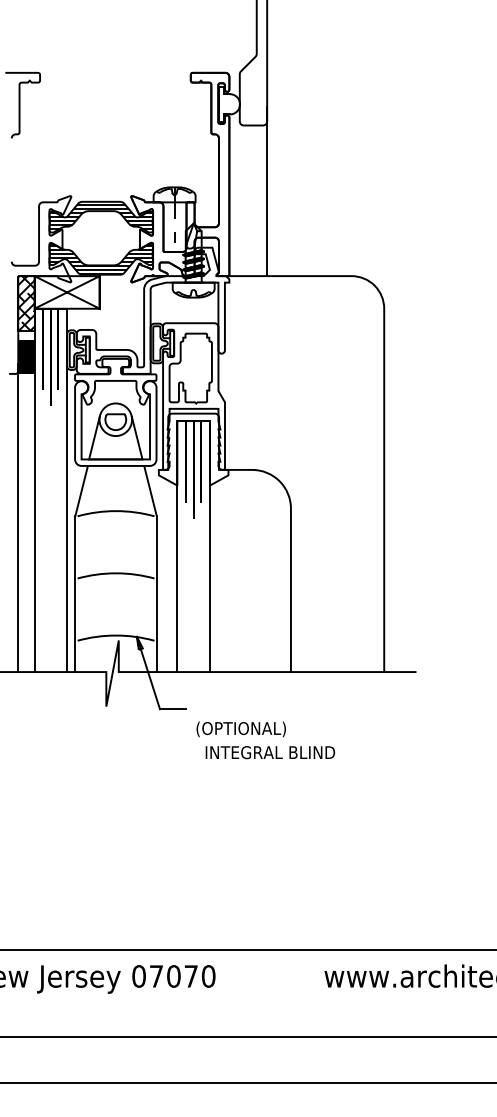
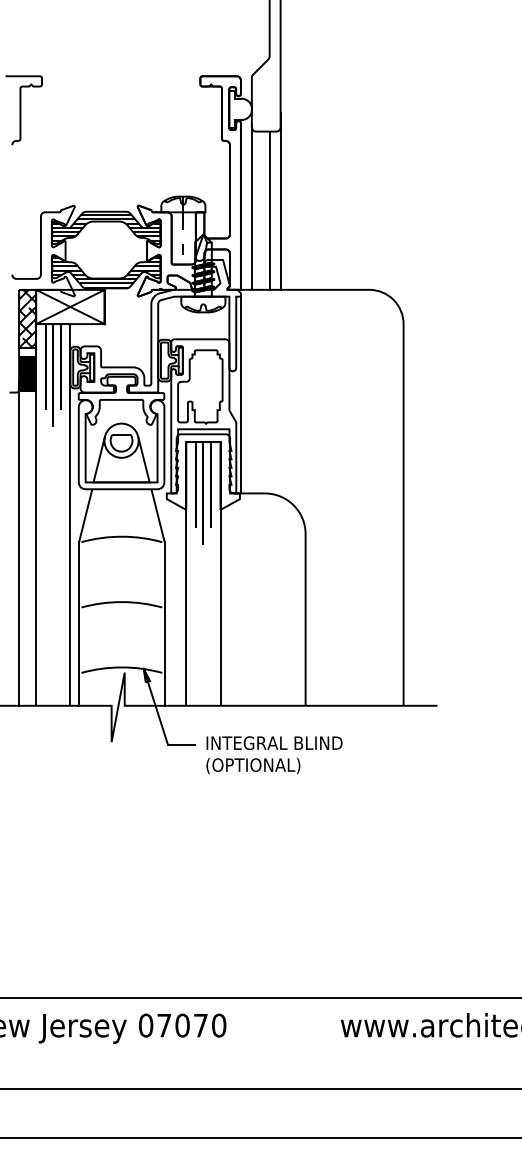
line: (239, 197) -> (251, 207), added
line: (256, 200) -> (269, 210), added
line: (229, 375) -> (241, 394), added
text: (270, 752) -> (274, 743), moved

